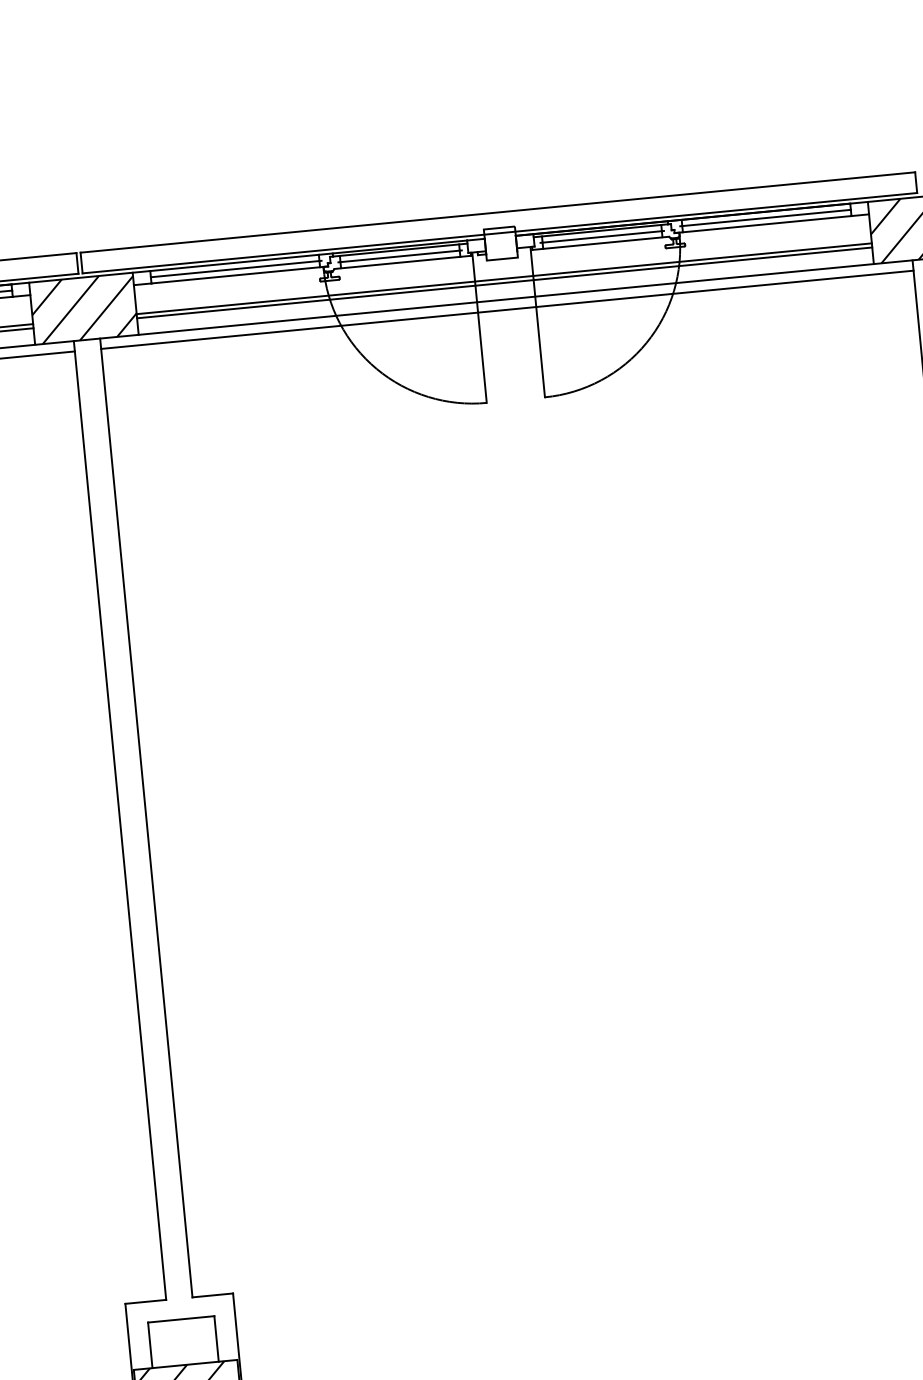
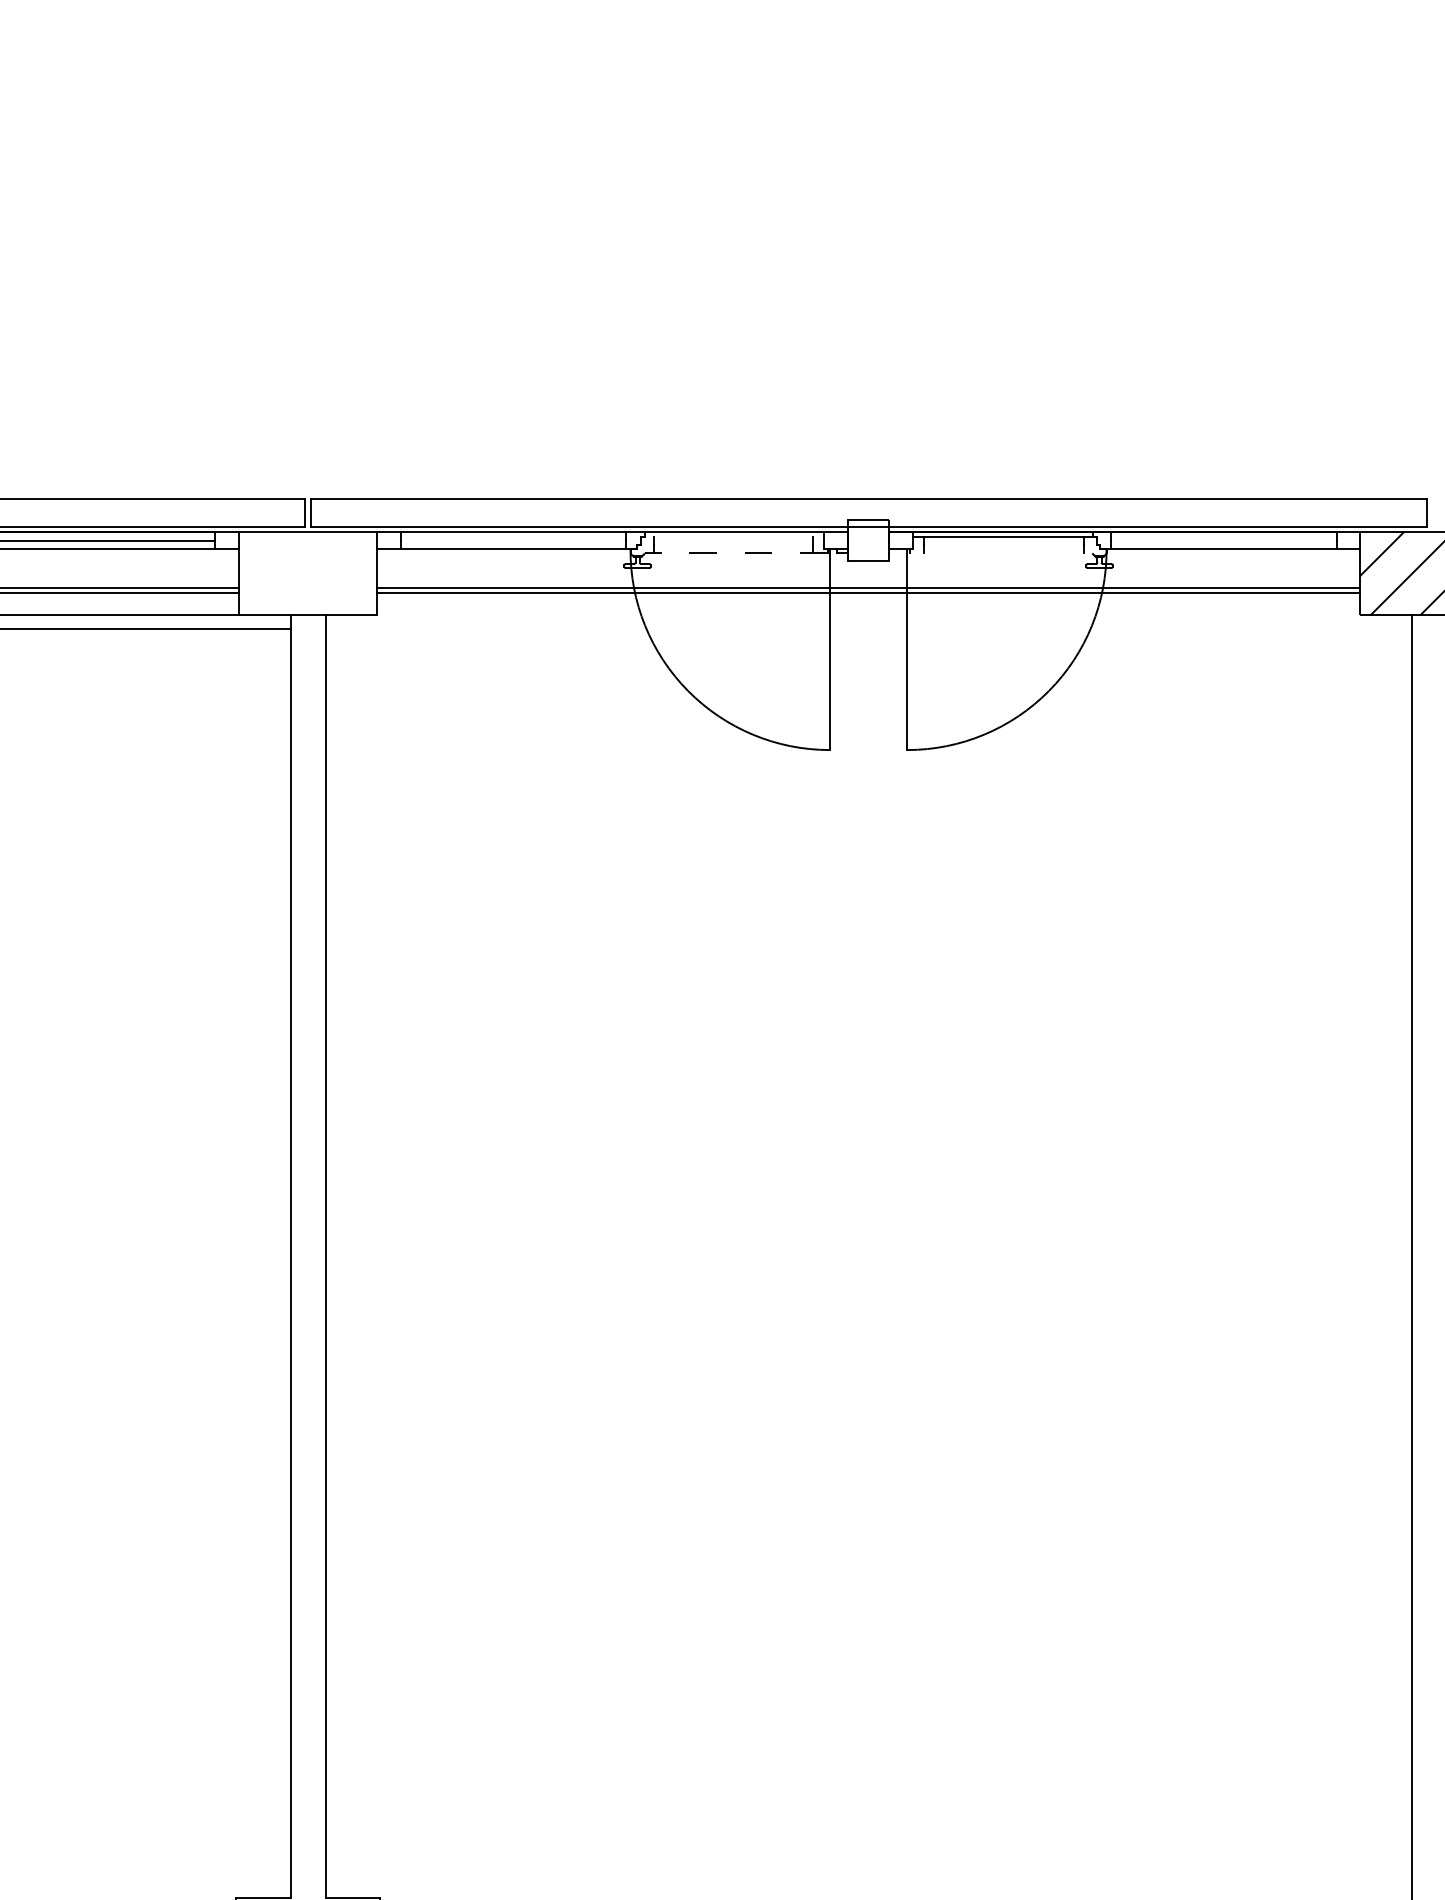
line: (765, 217) -> (1222, 540), removed
line: (601, 236) -> (1003, 544), removed
line: (600, 243) -> (1000, 553), removed
line: (400, 250) -> (734, 536), removed
line: (400, 256) -> (733, 544), removed
line: (402, 262) -> (736, 553), solid -> dashed
line: (235, 268) -> (514, 540), removed
line: (506, 299) -> (868, 615), removed
hatch: (83, 308) -> (307, 573), removed
line: (507, 309) -> (868, 629), removed

